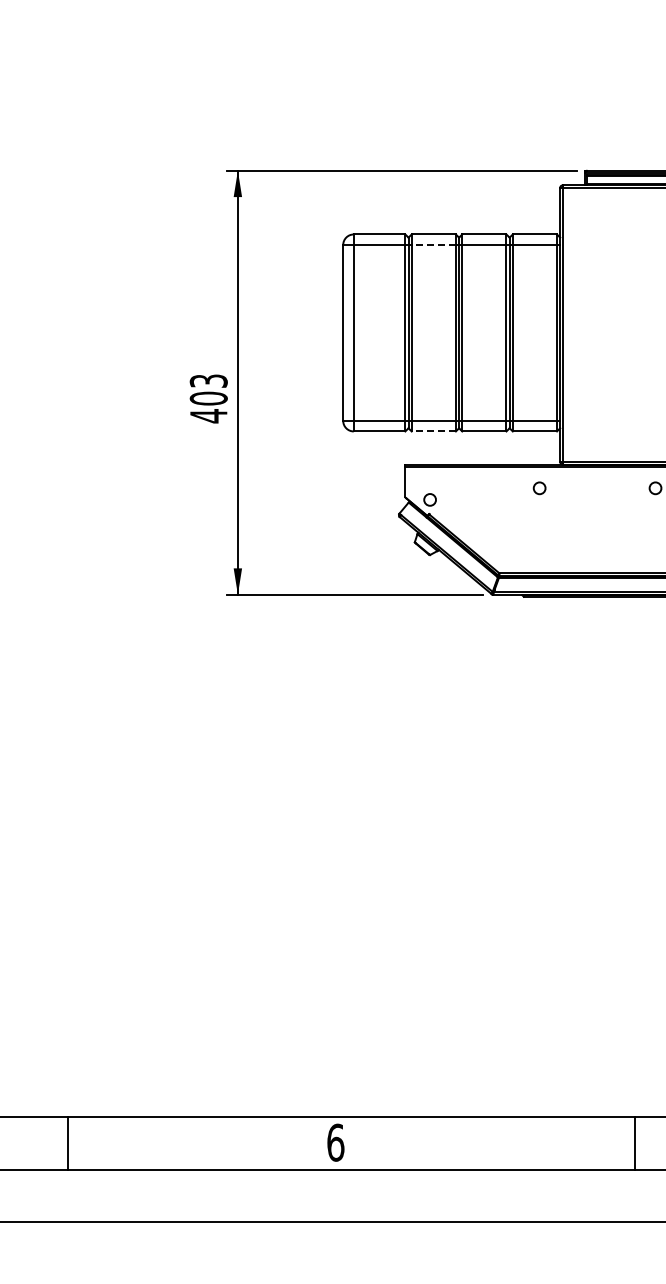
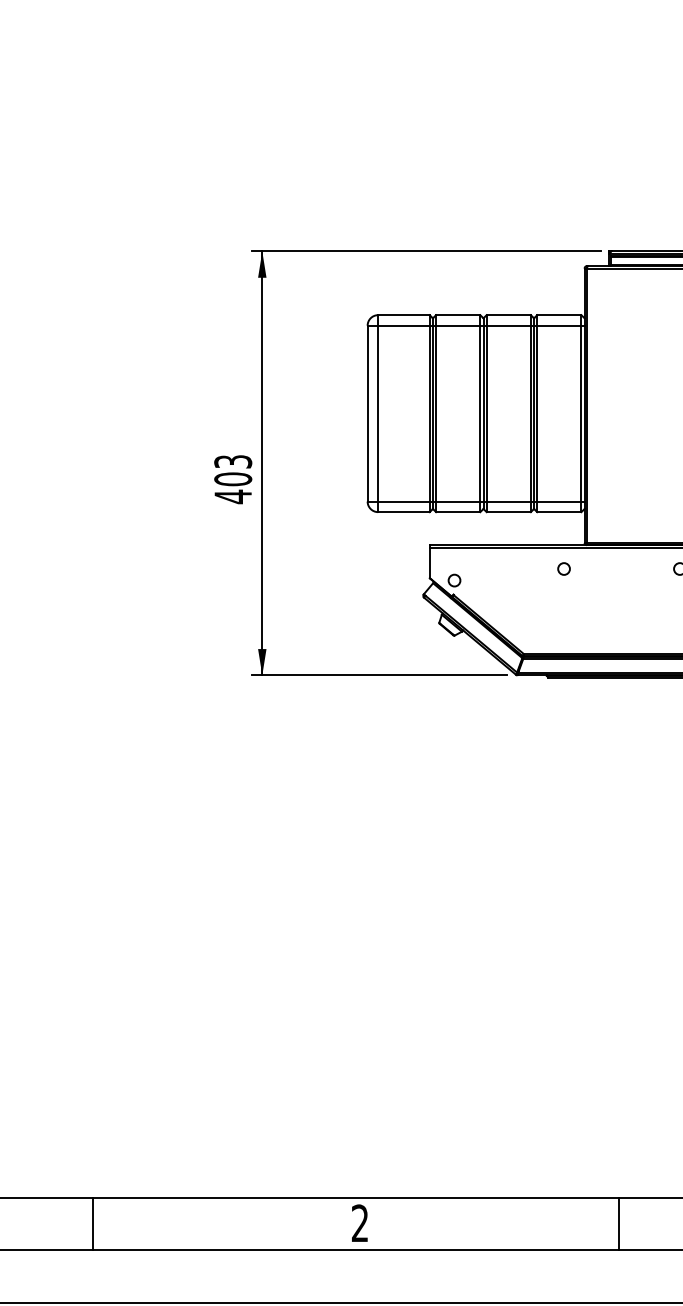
line: (433, 244) -> (457, 325), dashed -> solid
line: (433, 431) -> (457, 512), dashed -> solid
text: (335, 1142) -> (359, 1223), 6 -> 2
line: (635, 1142) -> (619, 1223), moved

